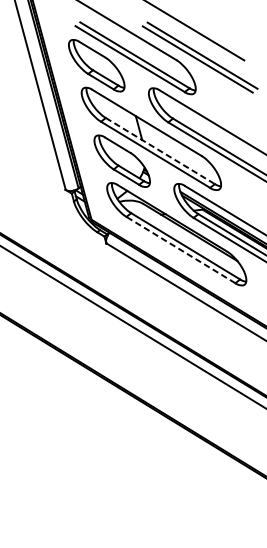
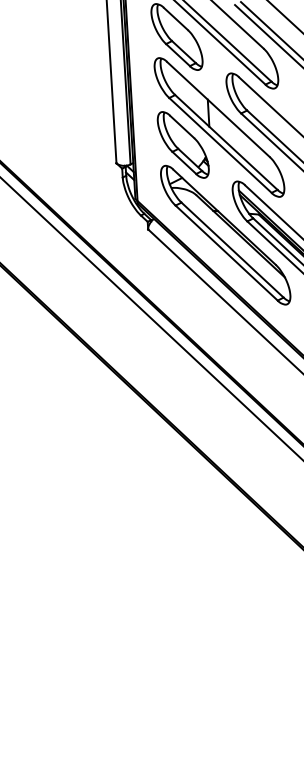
line: (160, 151) -> (226, 142), dashed -> solid
line: (180, 250) -> (226, 253), dashed -> solid

